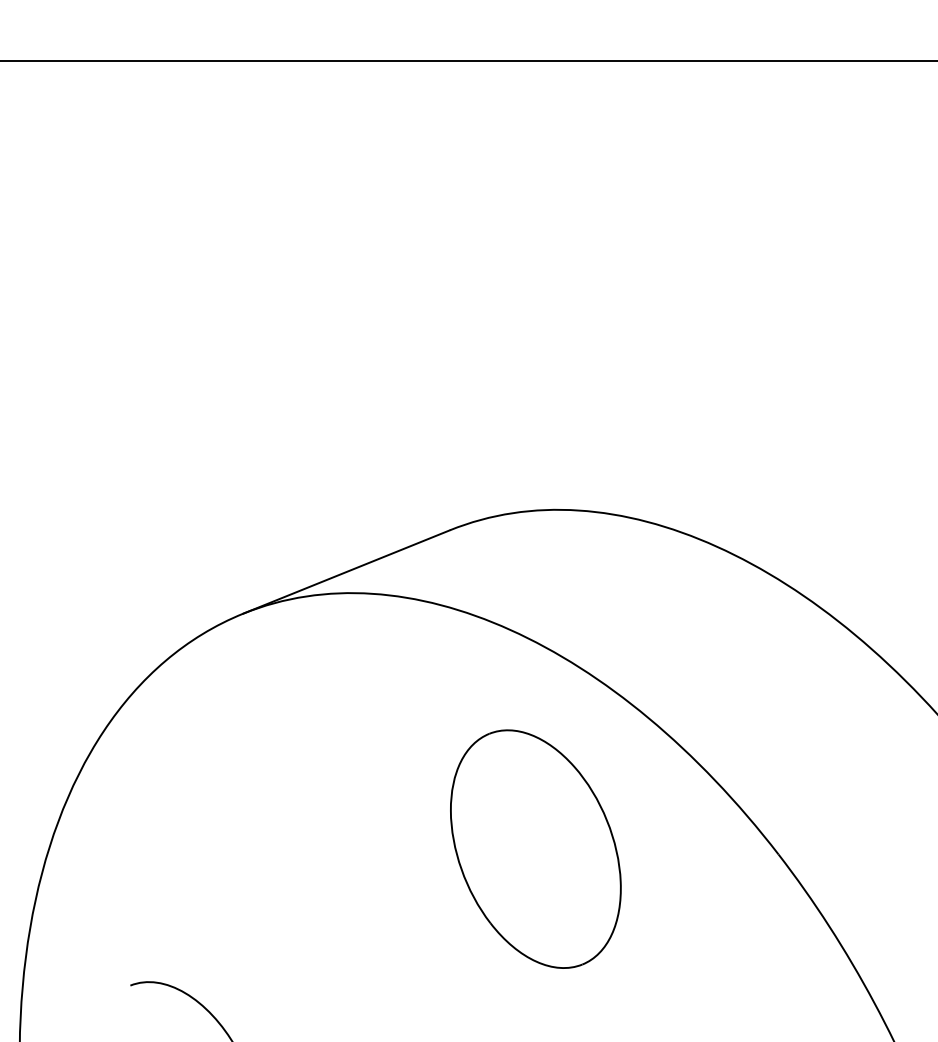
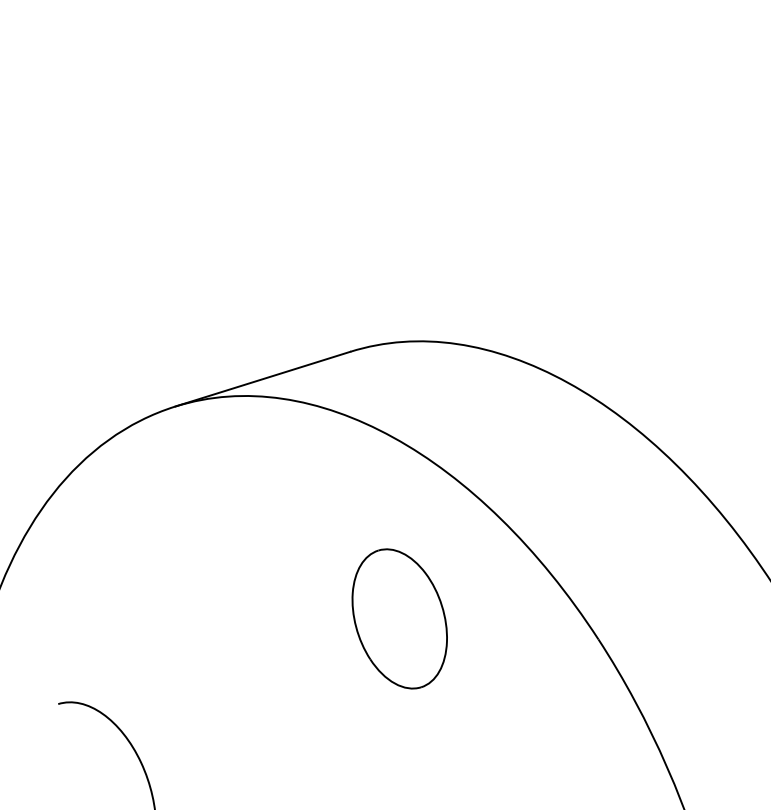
part: (535, 848) -> (399, 618), size x0.7

